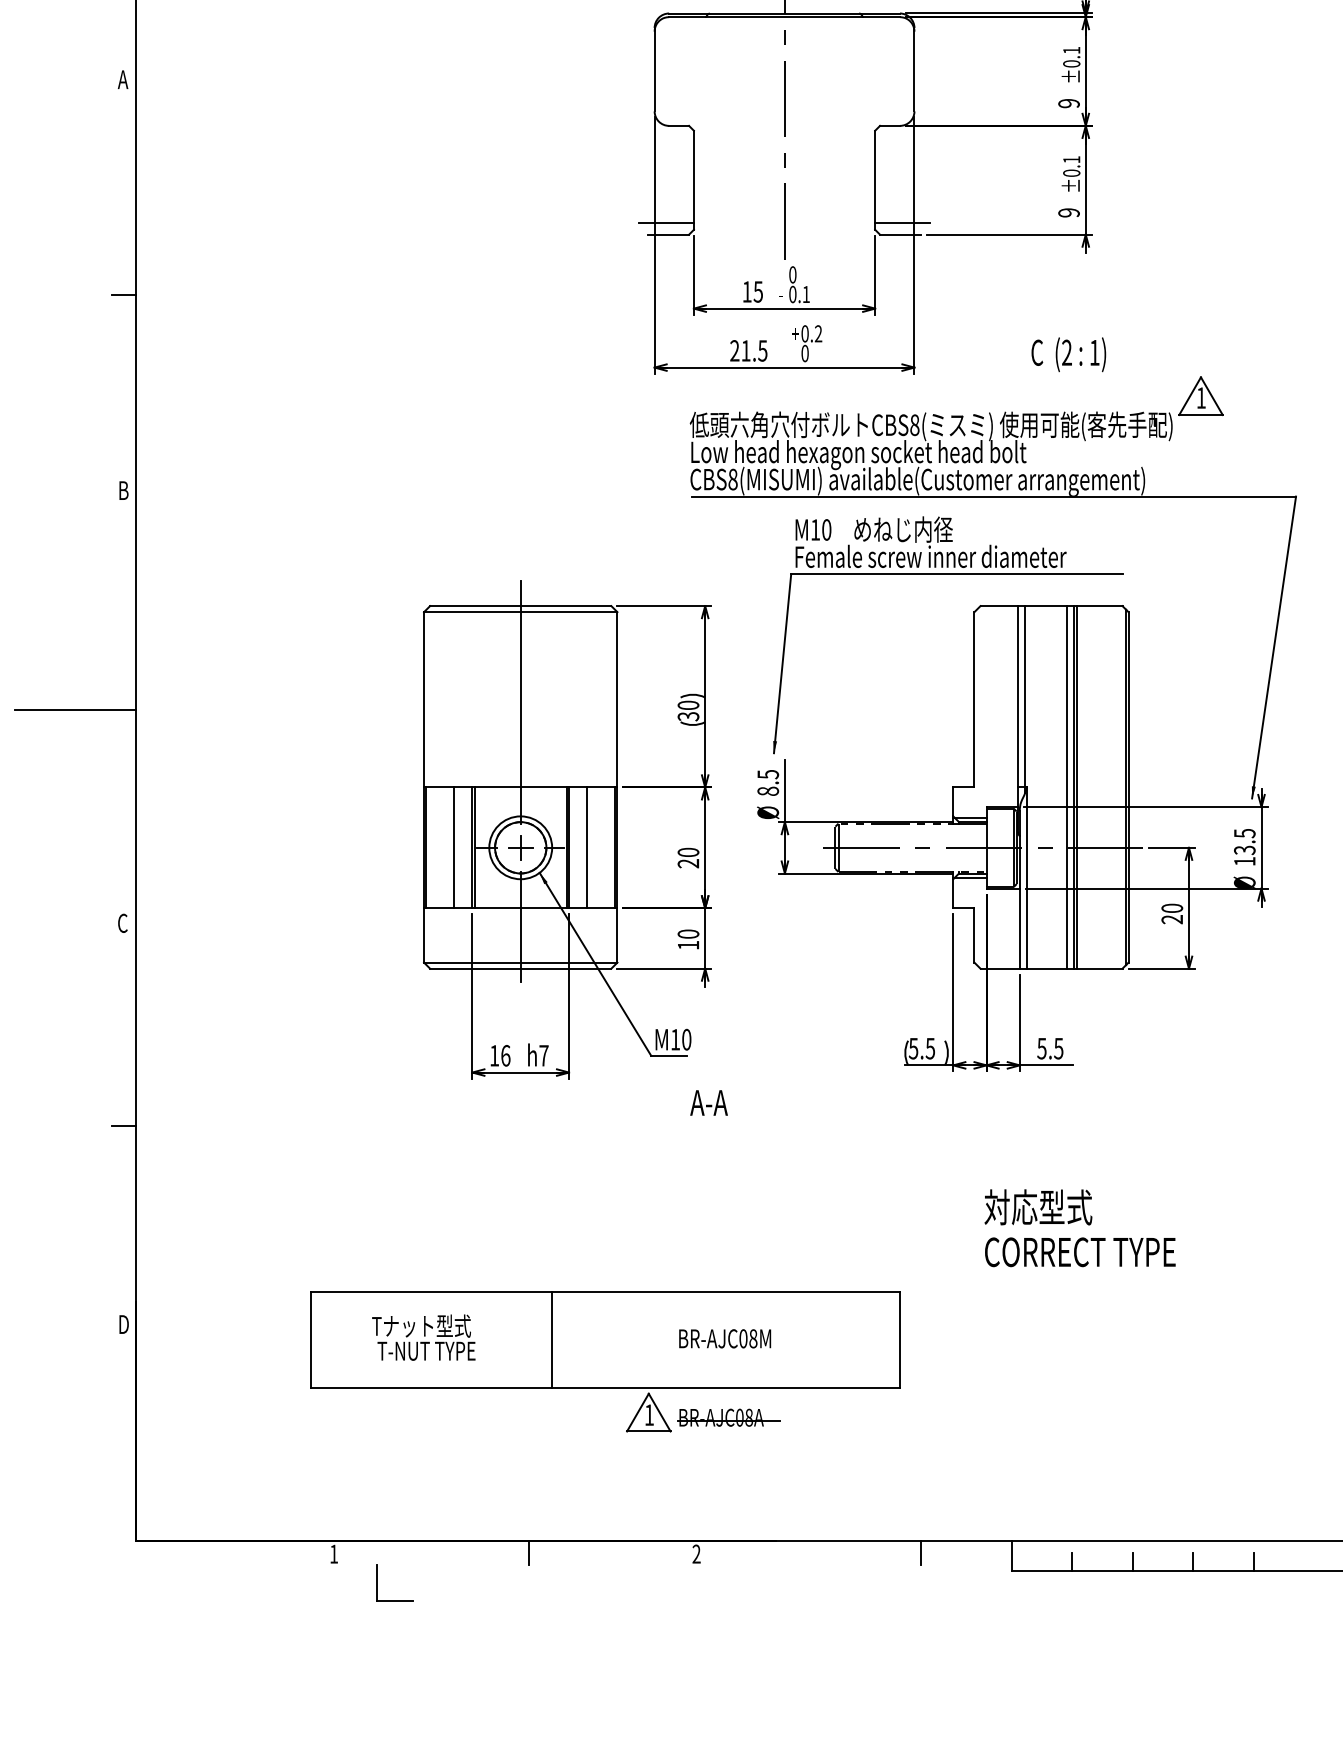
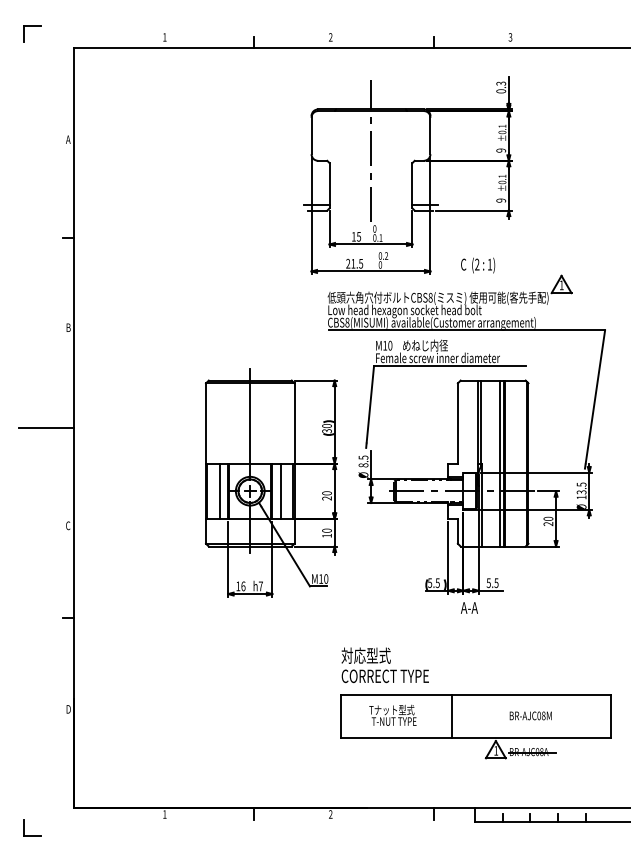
text: (1069, 354) -> (478, 265), moved
text: (709, 1101) -> (469, 607), moved
text: (1078, 1228) -> (384, 665), moved
part: (604, 1361) -> (475, 726), moved
part: (377, 1582) -> (24, 827), moved

